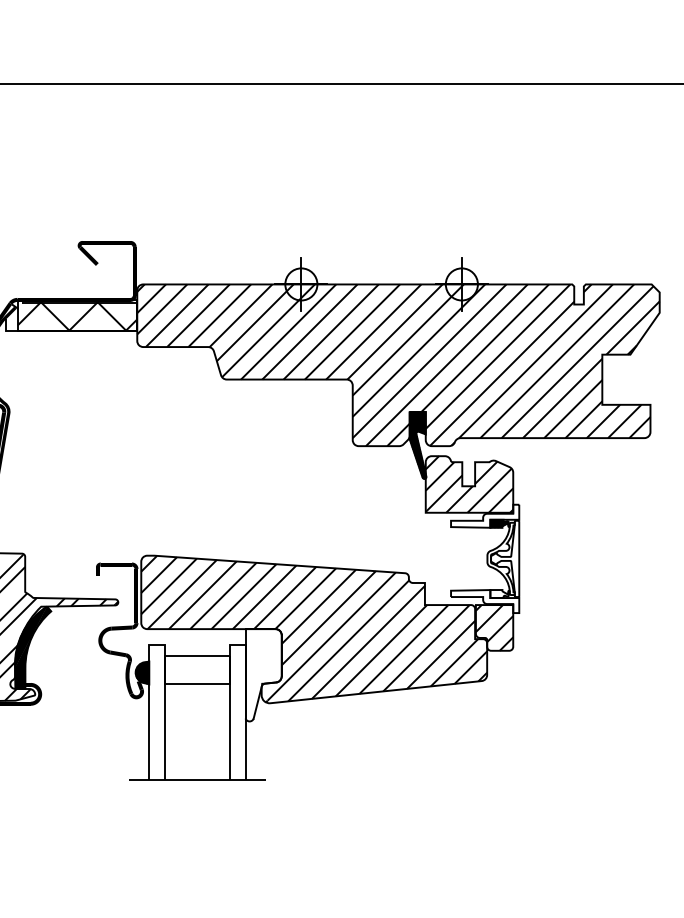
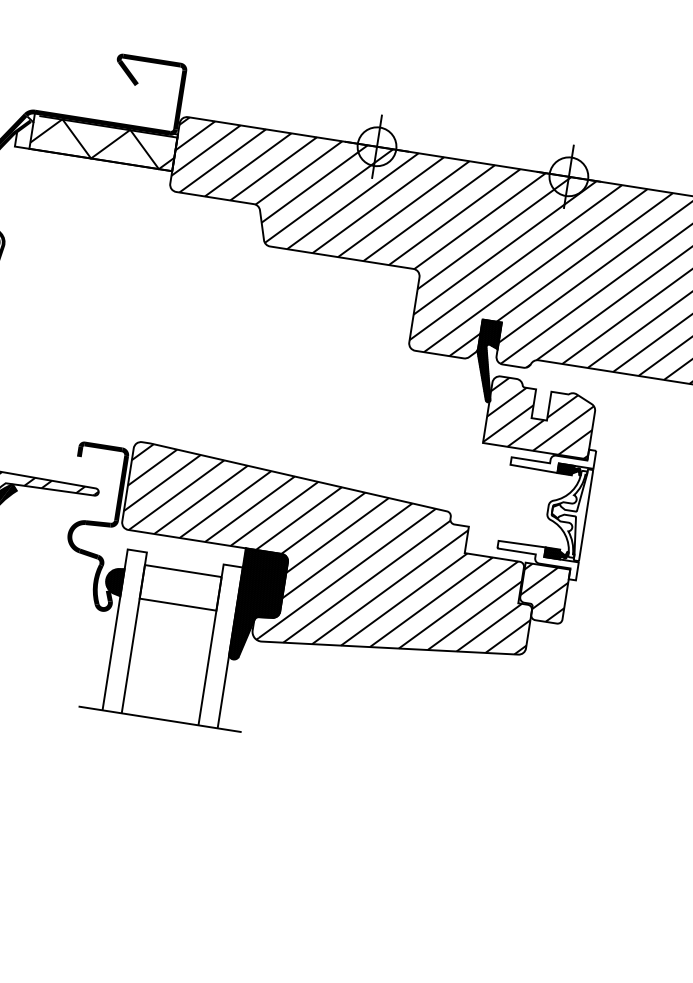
hatch: (499, 594) -> (555, 554), added
hatch: (263, 675) -> (258, 607), added

